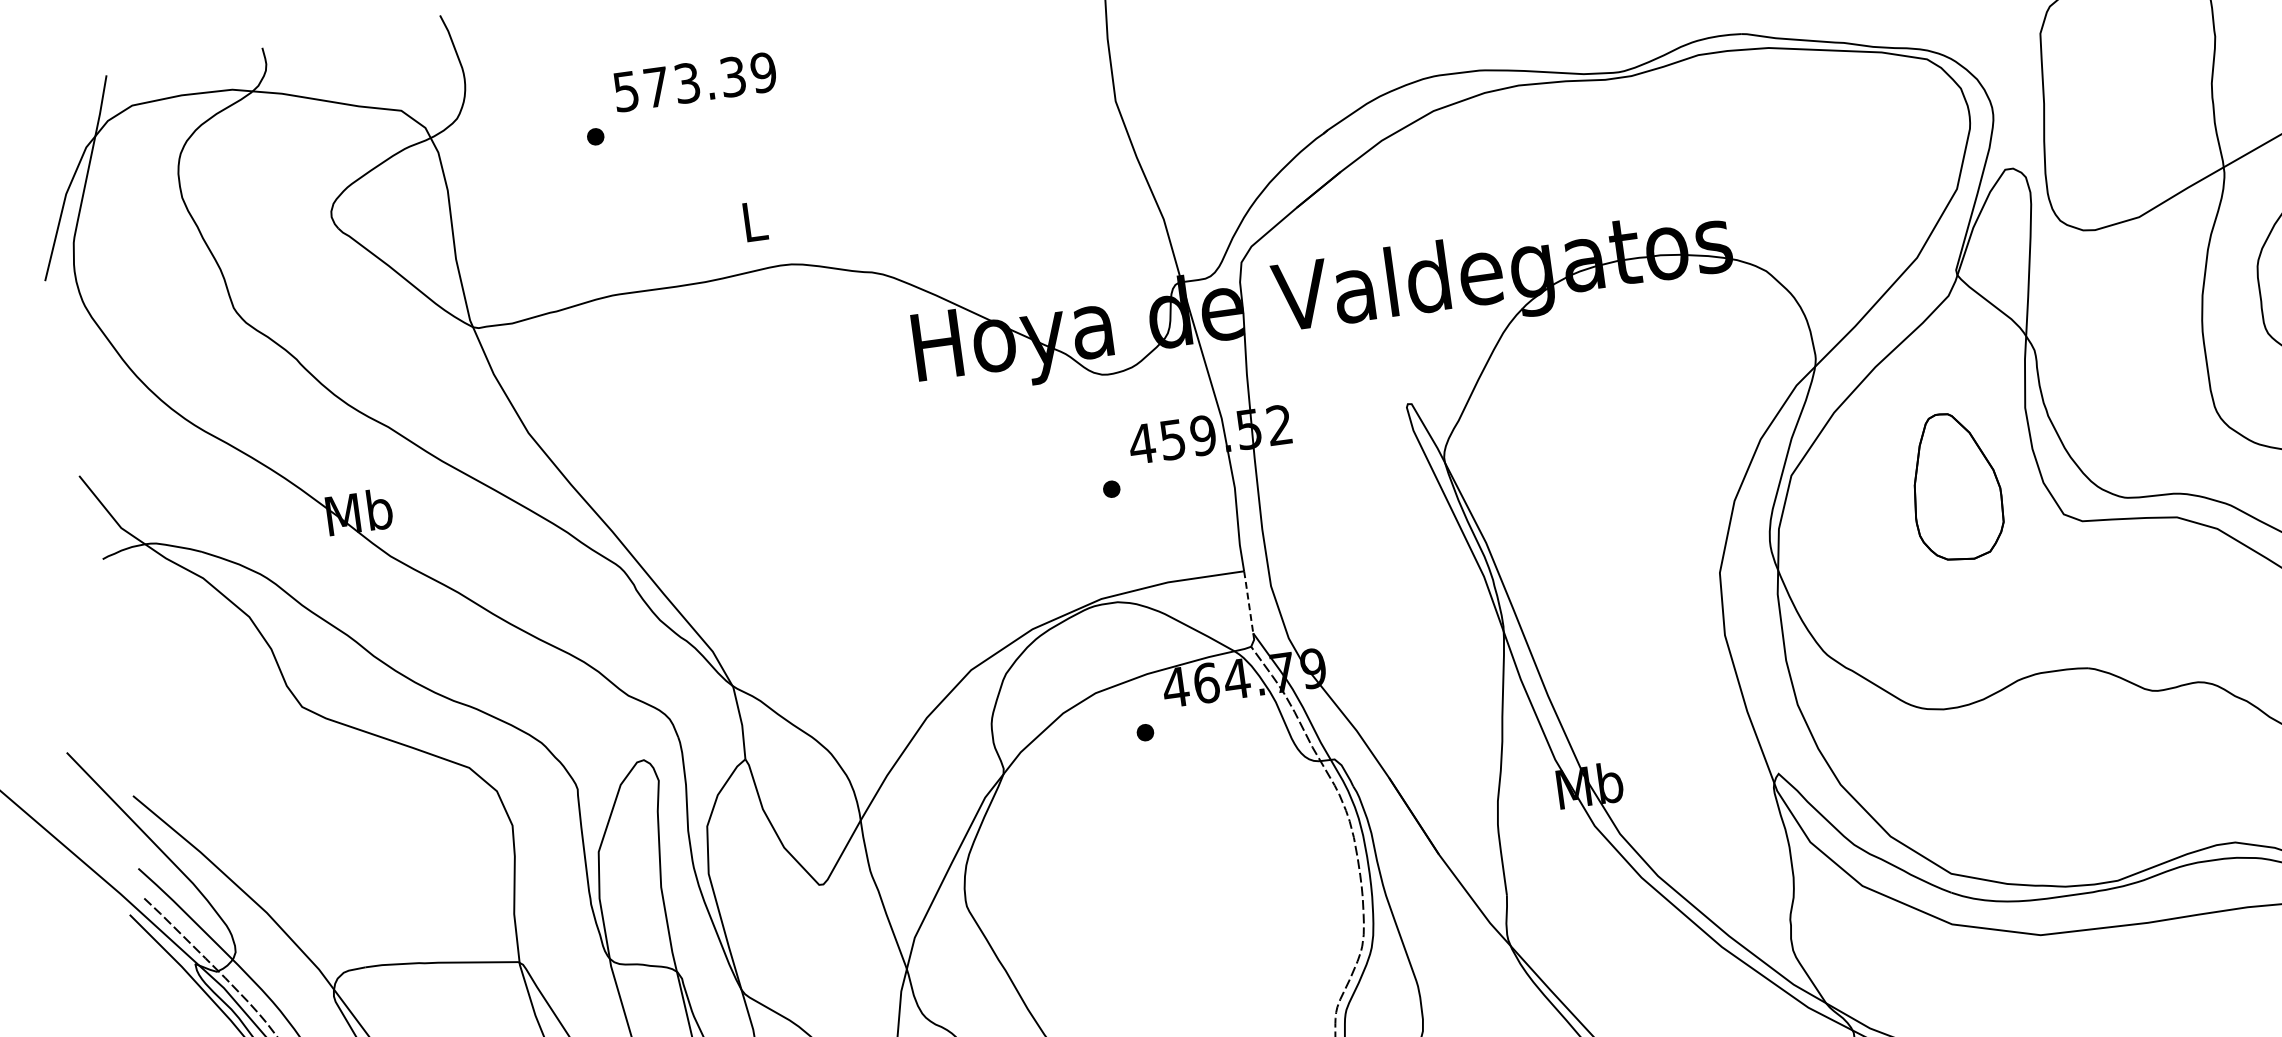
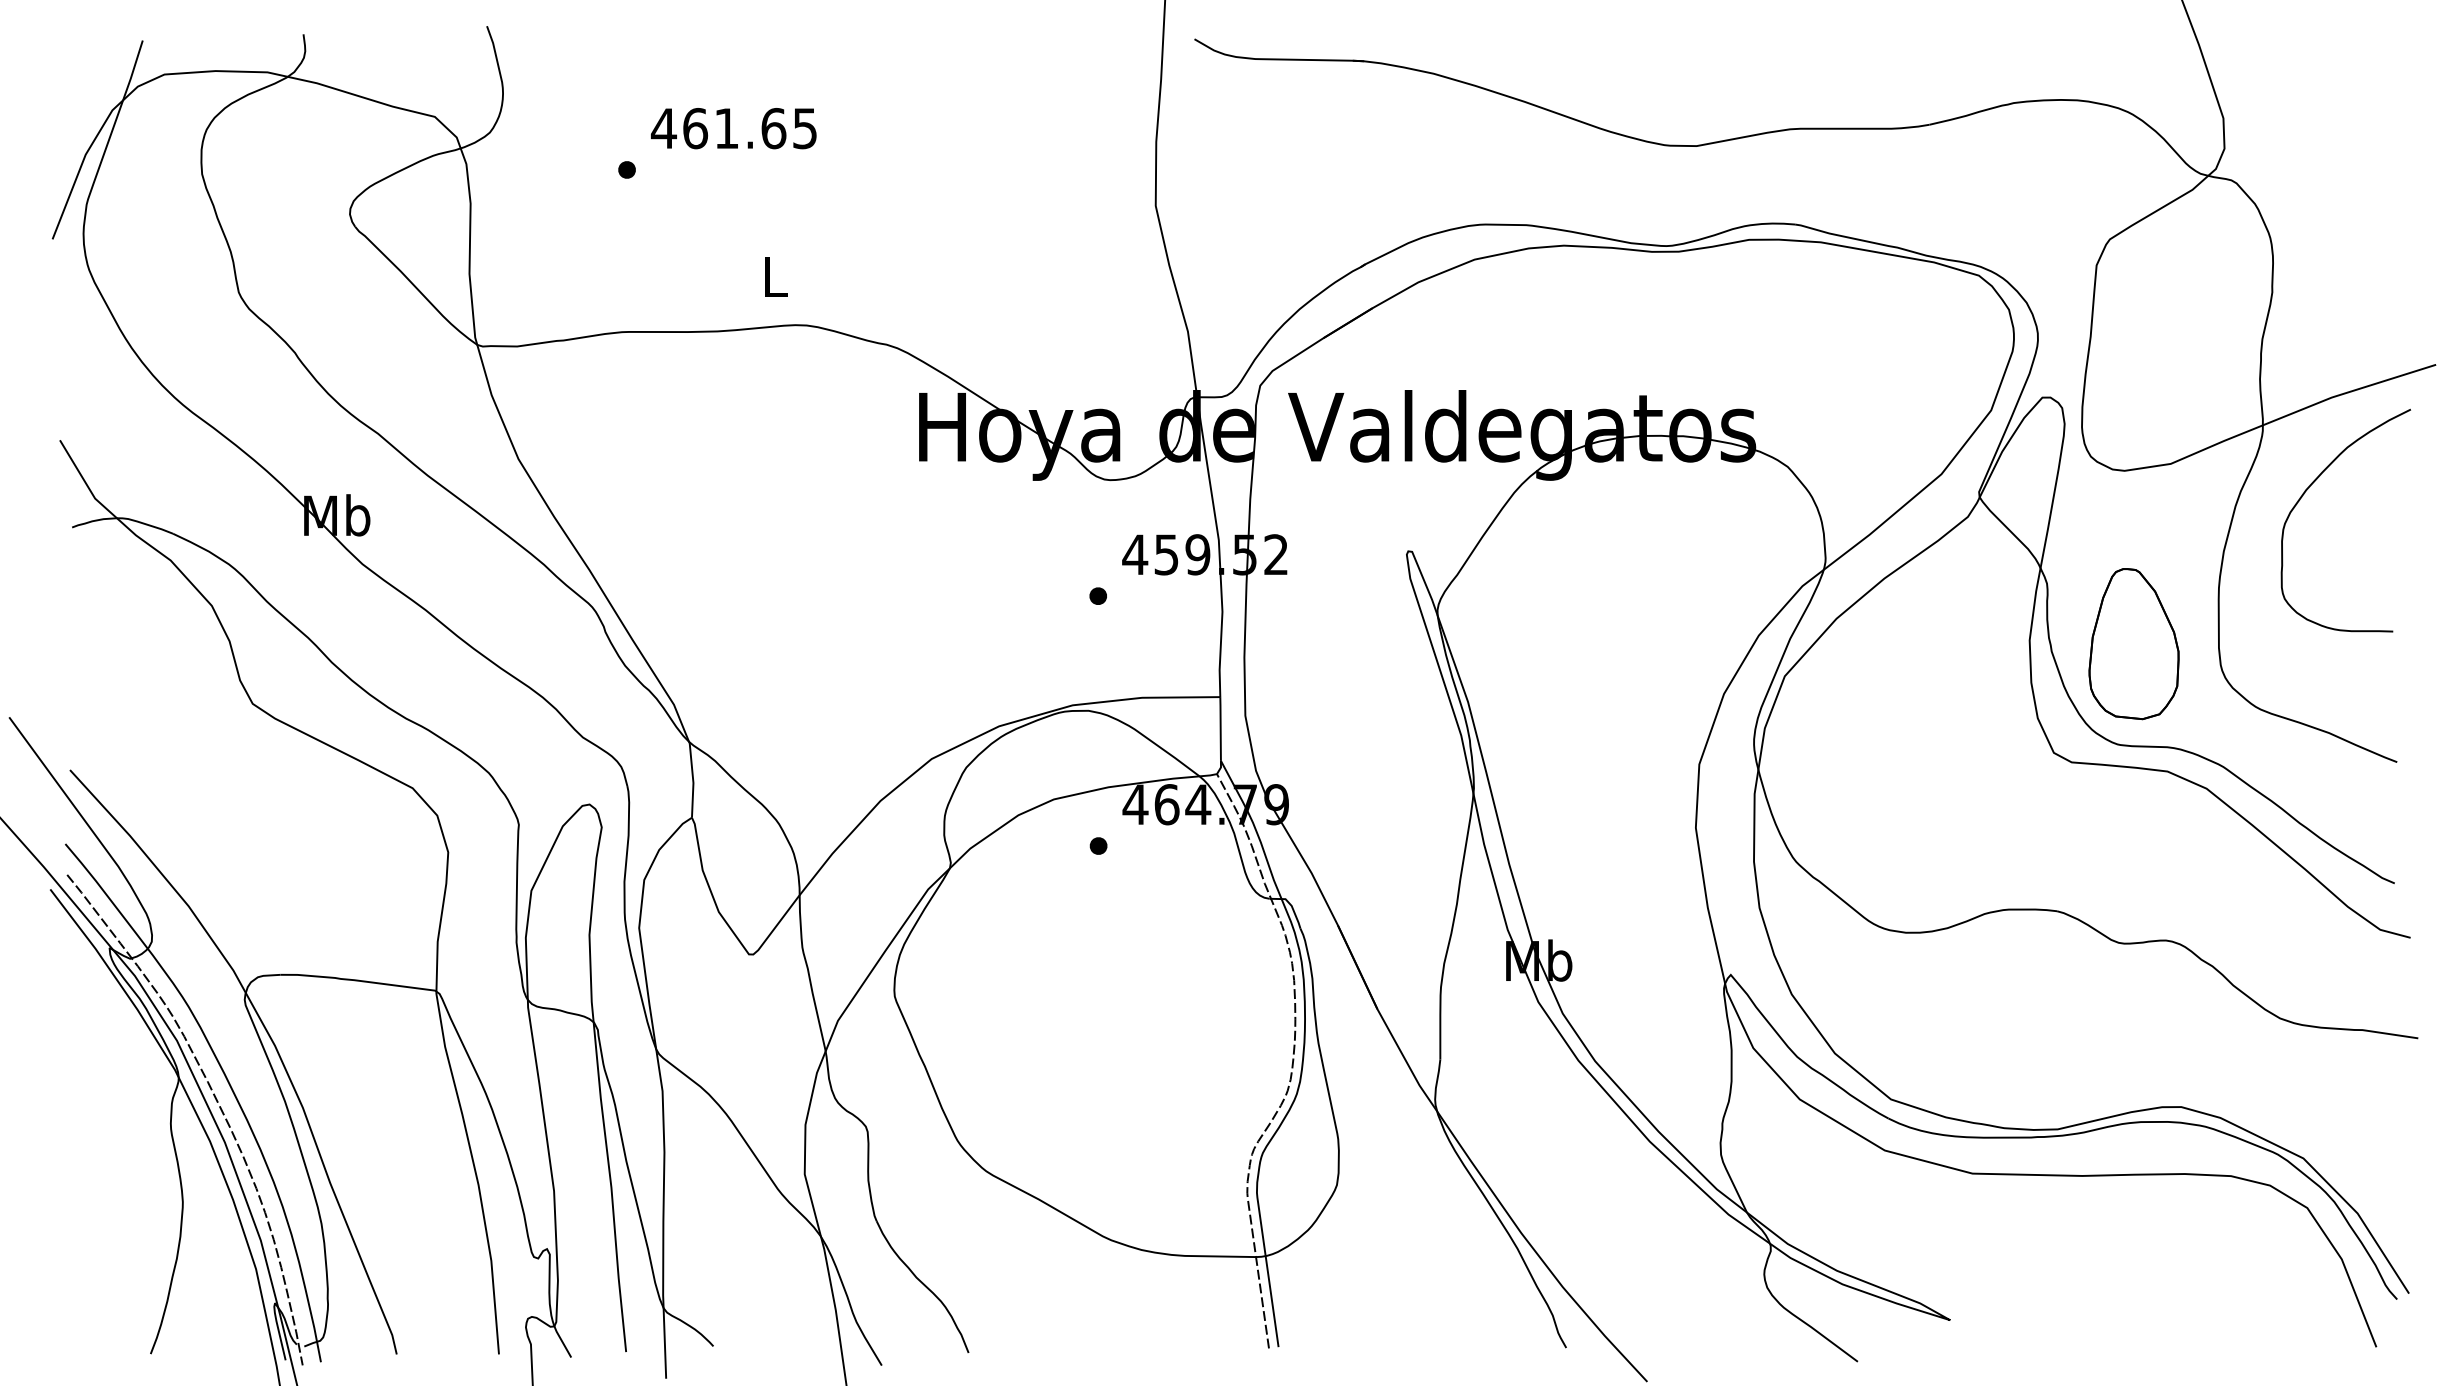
text: (693, 82) -> (733, 128), 573.39 -> 461.65
part: (1955, 487) -> (2133, 644), moved
line: (1248, 601) -> (1220, 728), dashed -> solid

